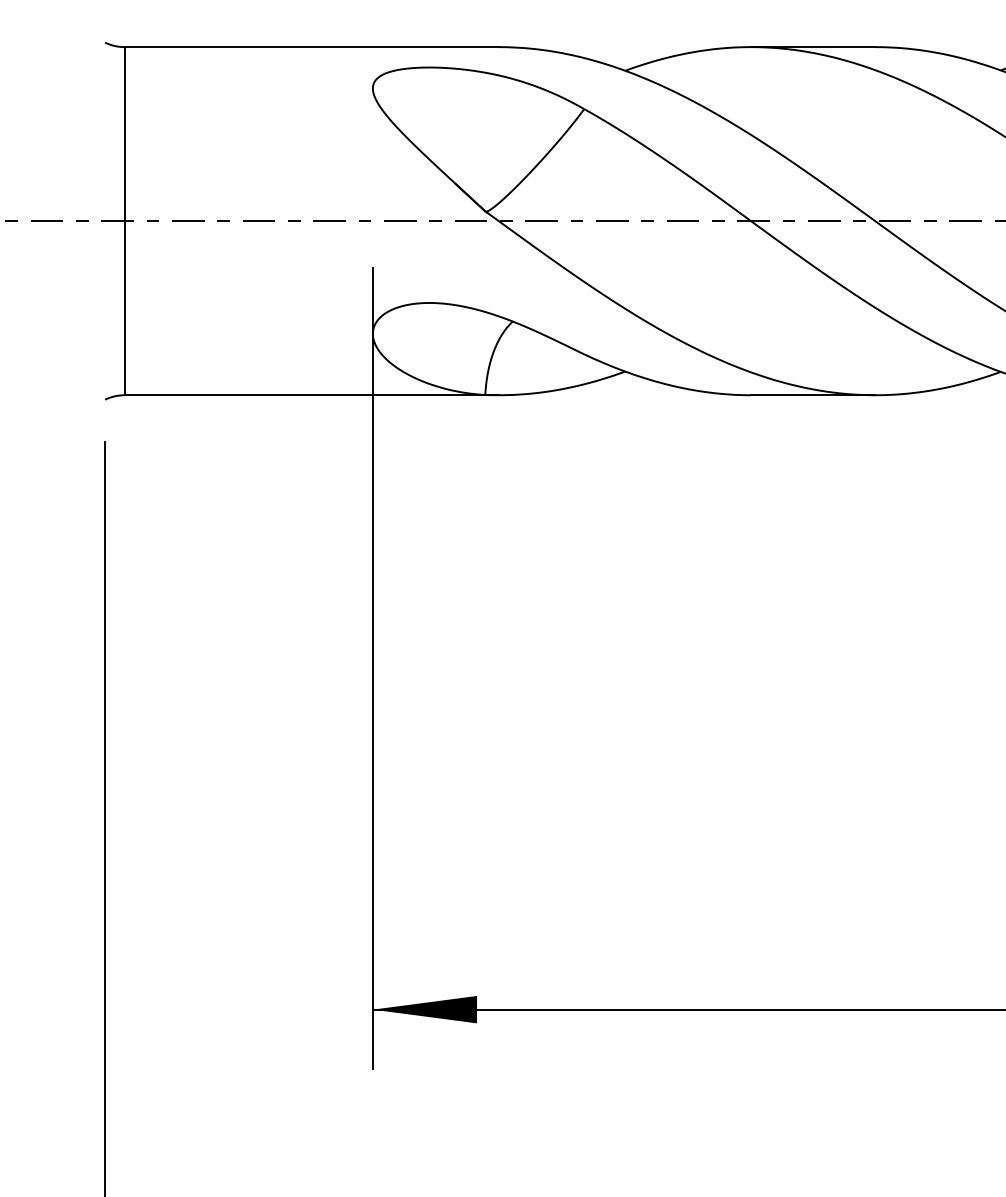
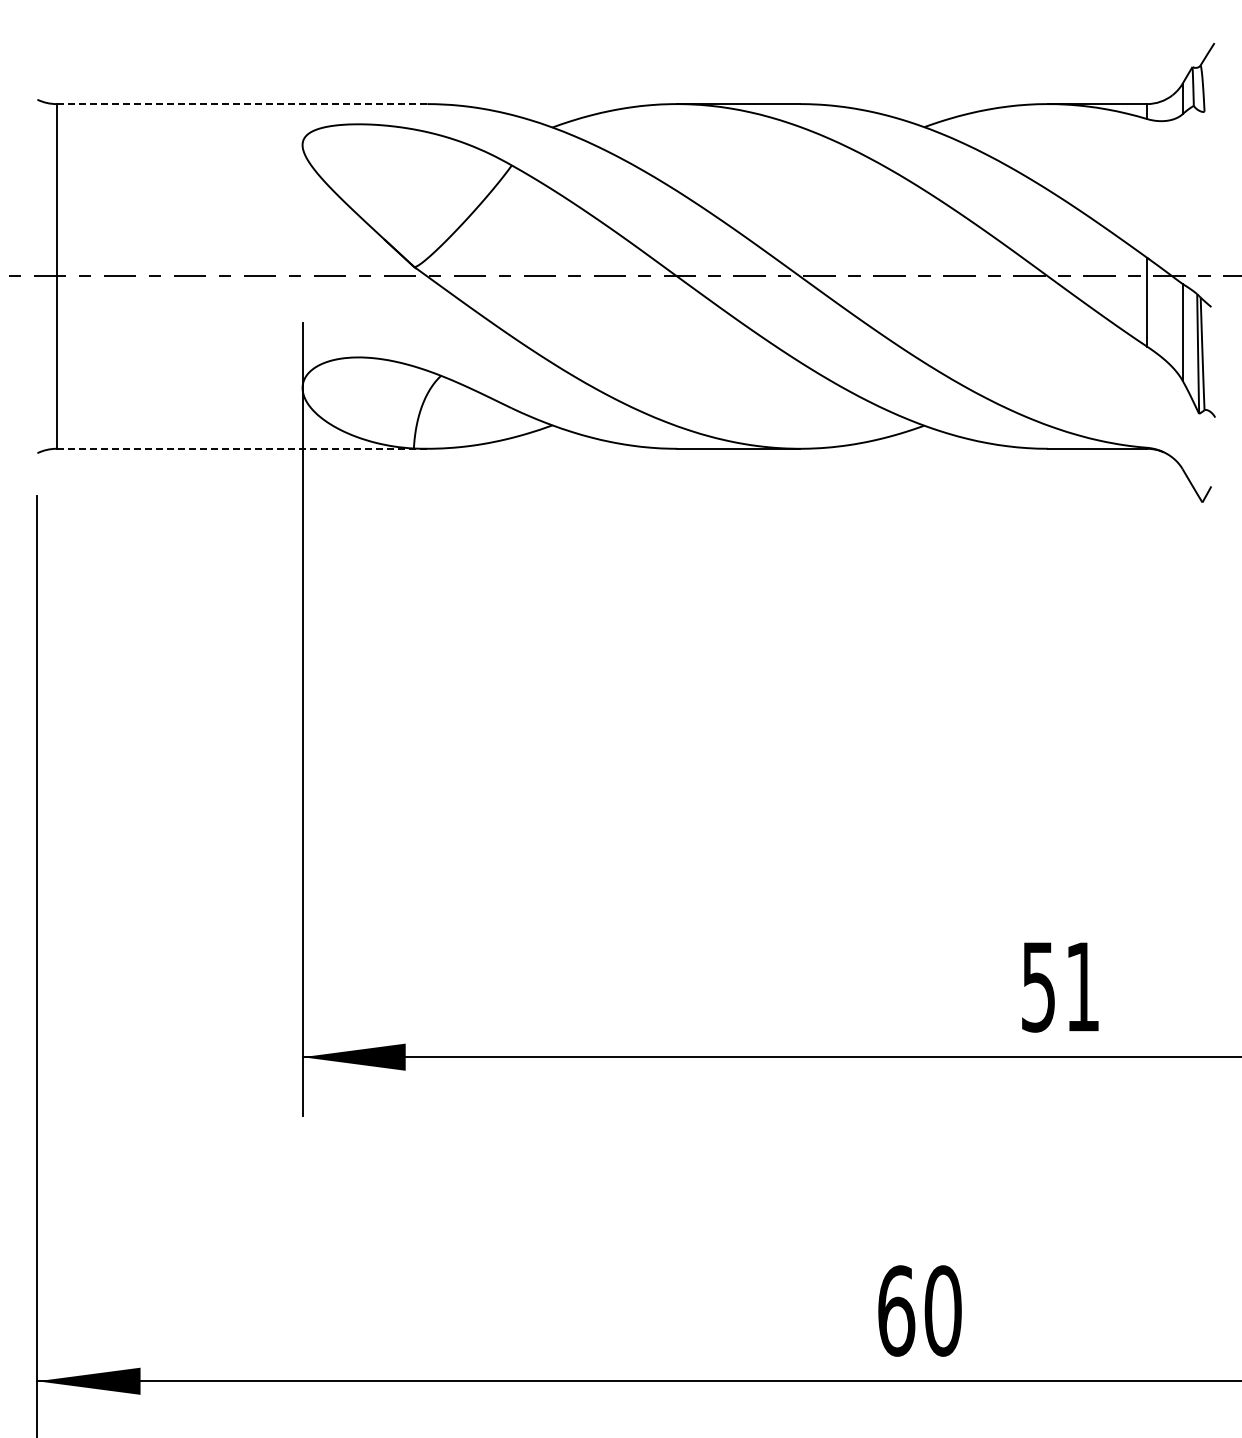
line: (311, 47) -> (241, 104), solid -> dashed
line: (312, 394) -> (242, 448), solid -> dashed

